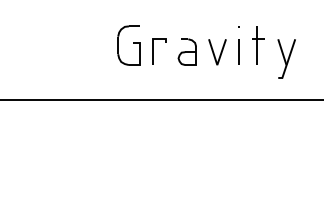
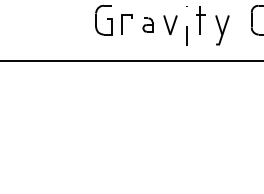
part: (186, 51) -> (147, 24), size x0.7
line: (238, 51) -> (186, 35), moved

